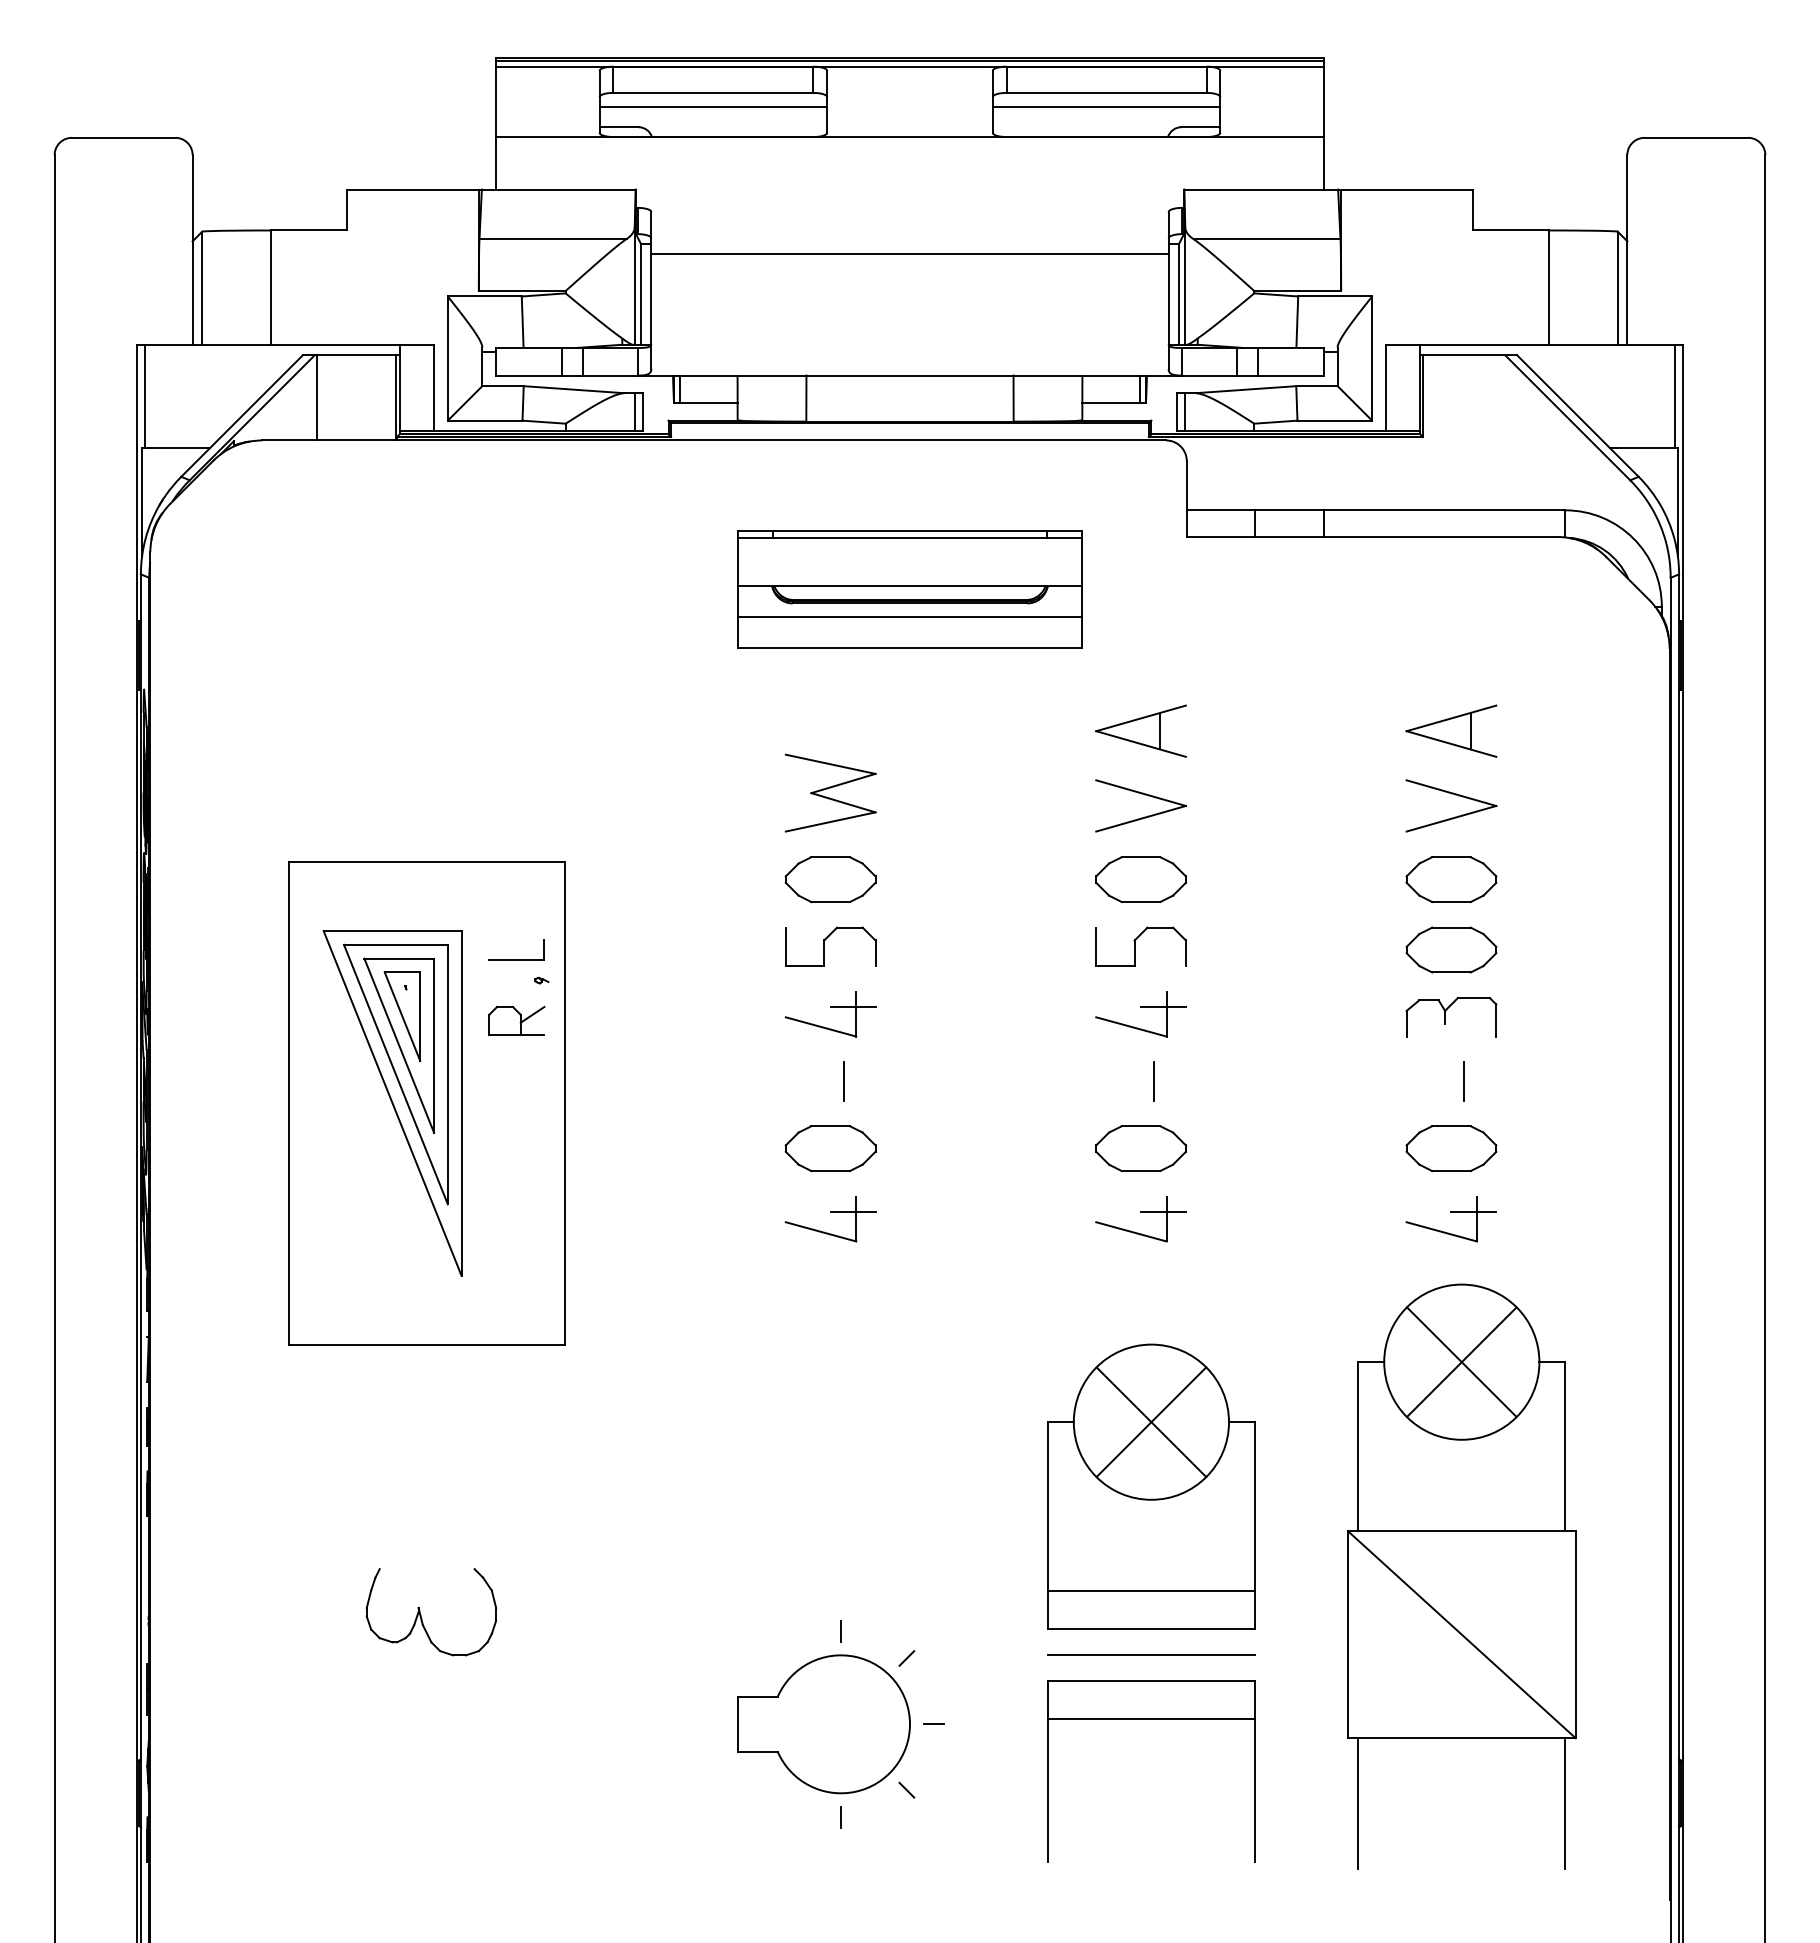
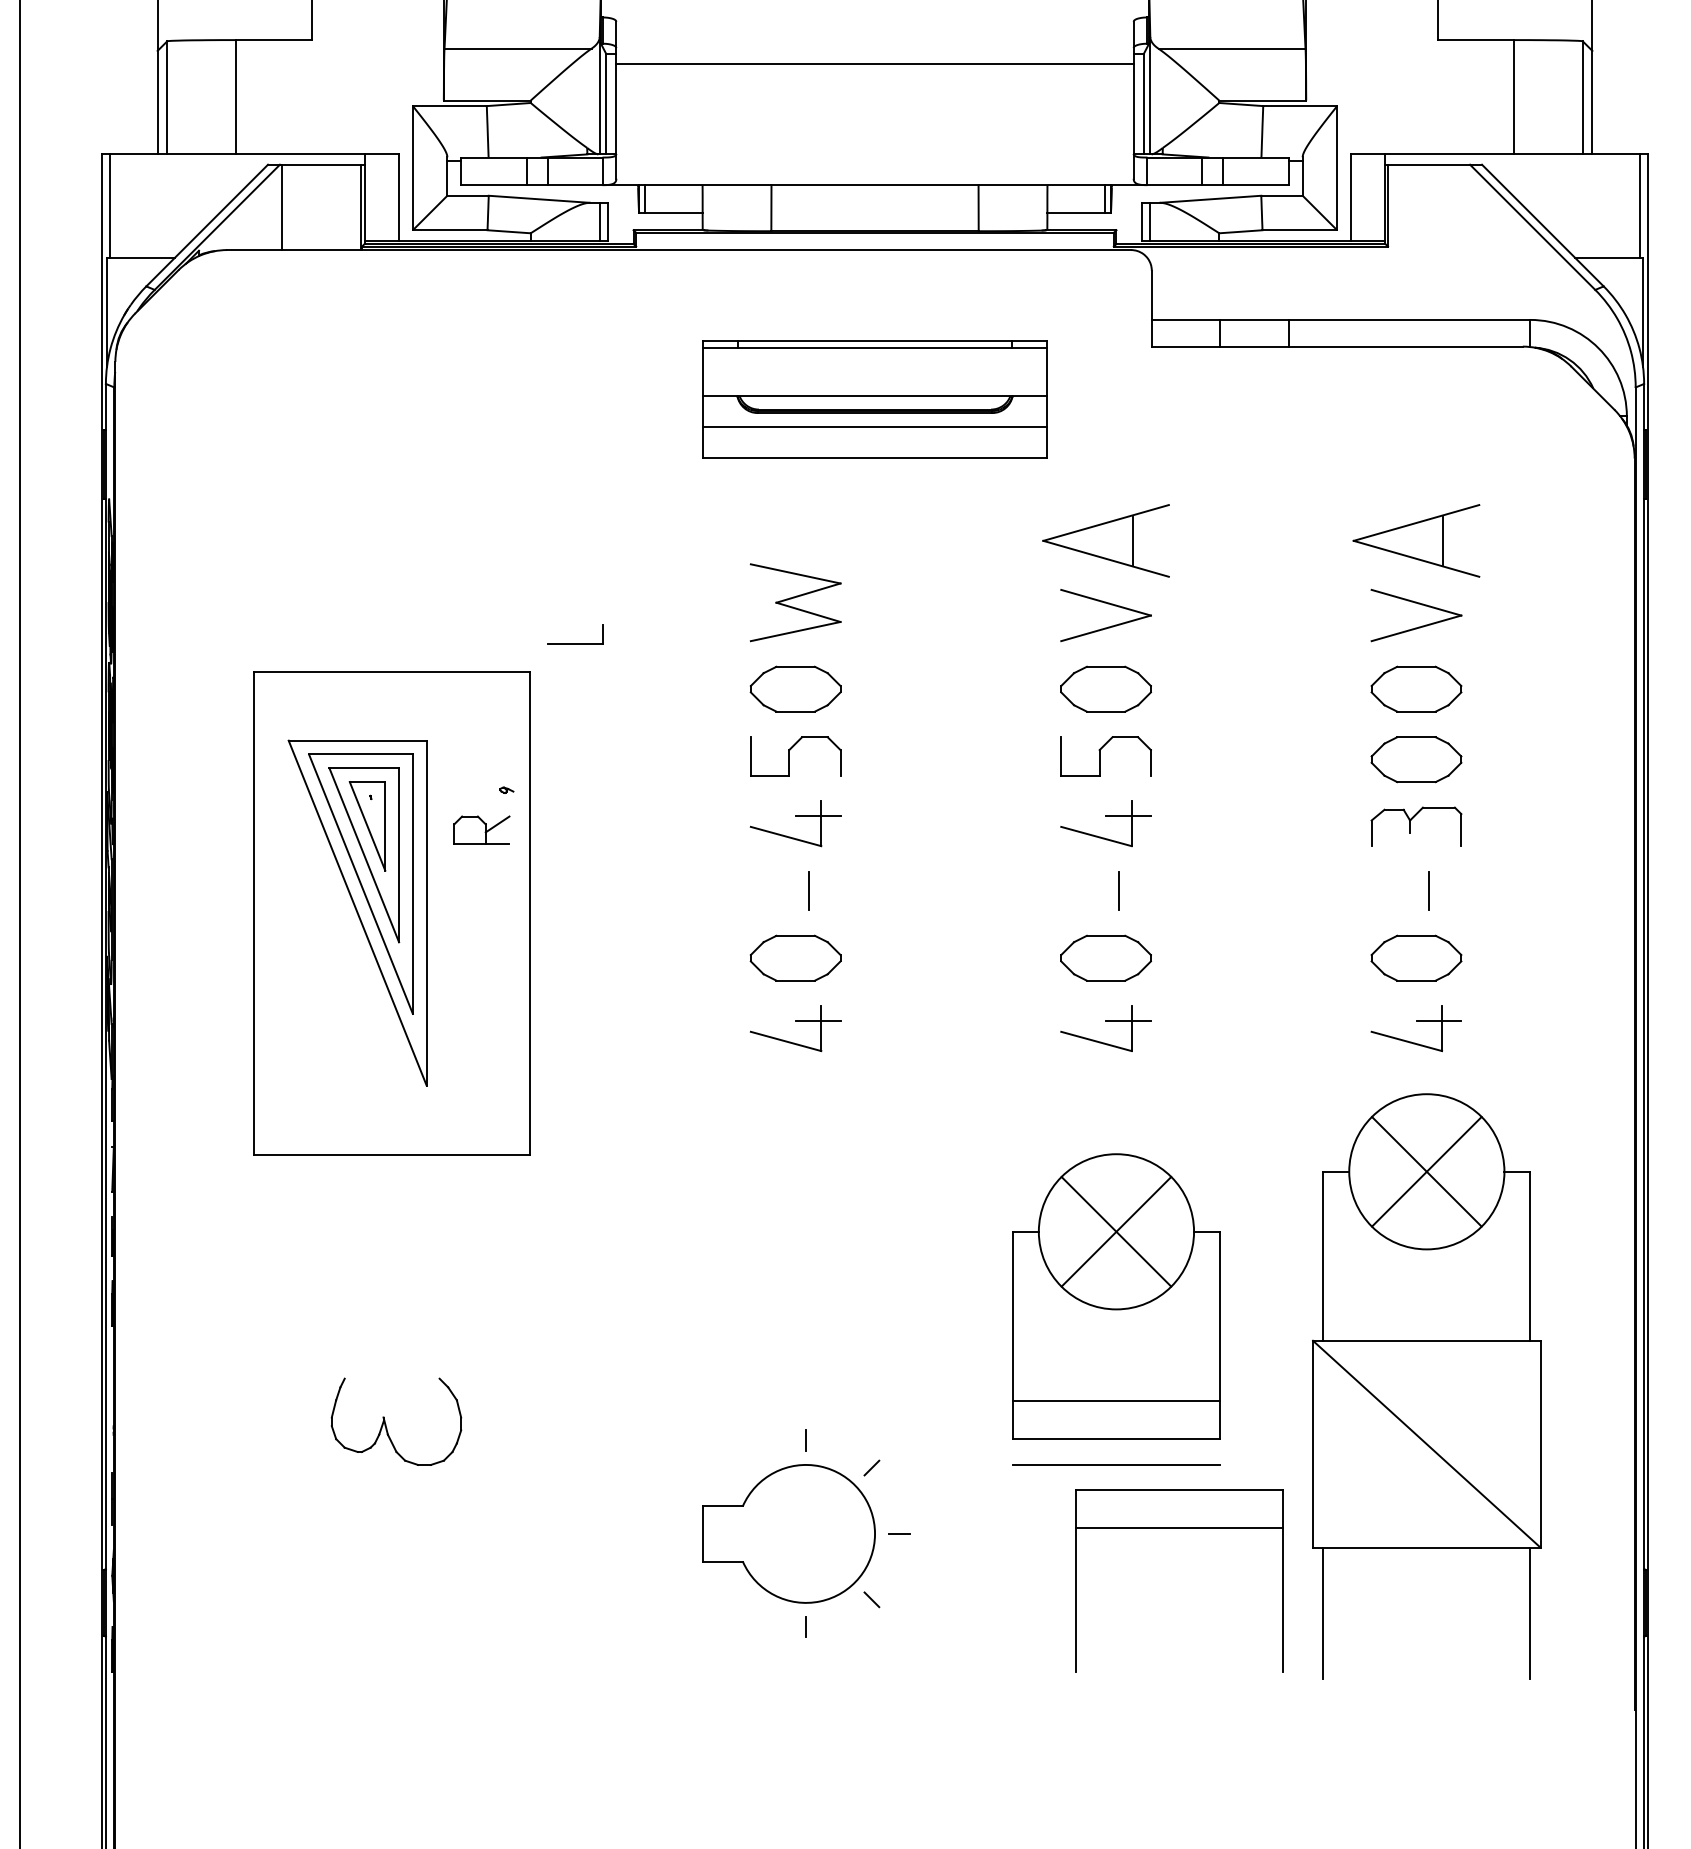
part: (1140, 730) -> (1105, 540), size x1.4
part: (1451, 730) -> (1416, 540), size x1.4
part: (516, 959) -> (575, 644), moved
part: (1151, 1719) -> (1179, 1529), moved

